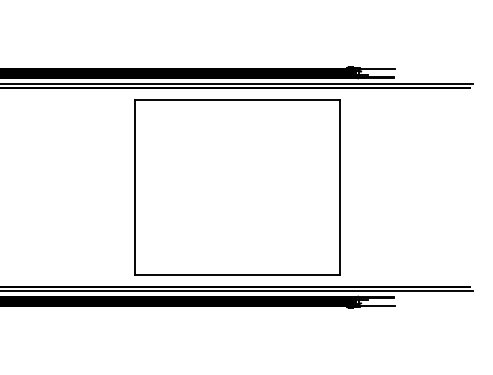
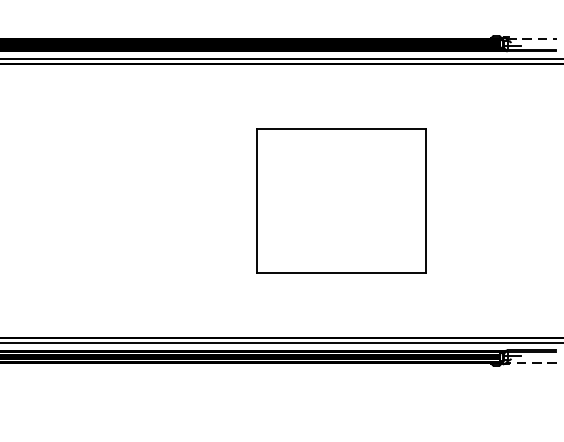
line: (376, 69) -> (531, 39), solid -> dashed
part: (237, 187) -> (341, 200), size x0.6
line: (376, 305) -> (531, 362), solid -> dashed

